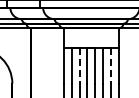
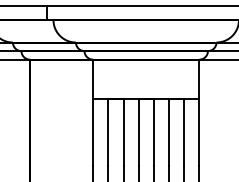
line: (79, 66) -> (123, 133), dashed -> solid
line: (110, 66) -> (183, 133), dashed -> solid

